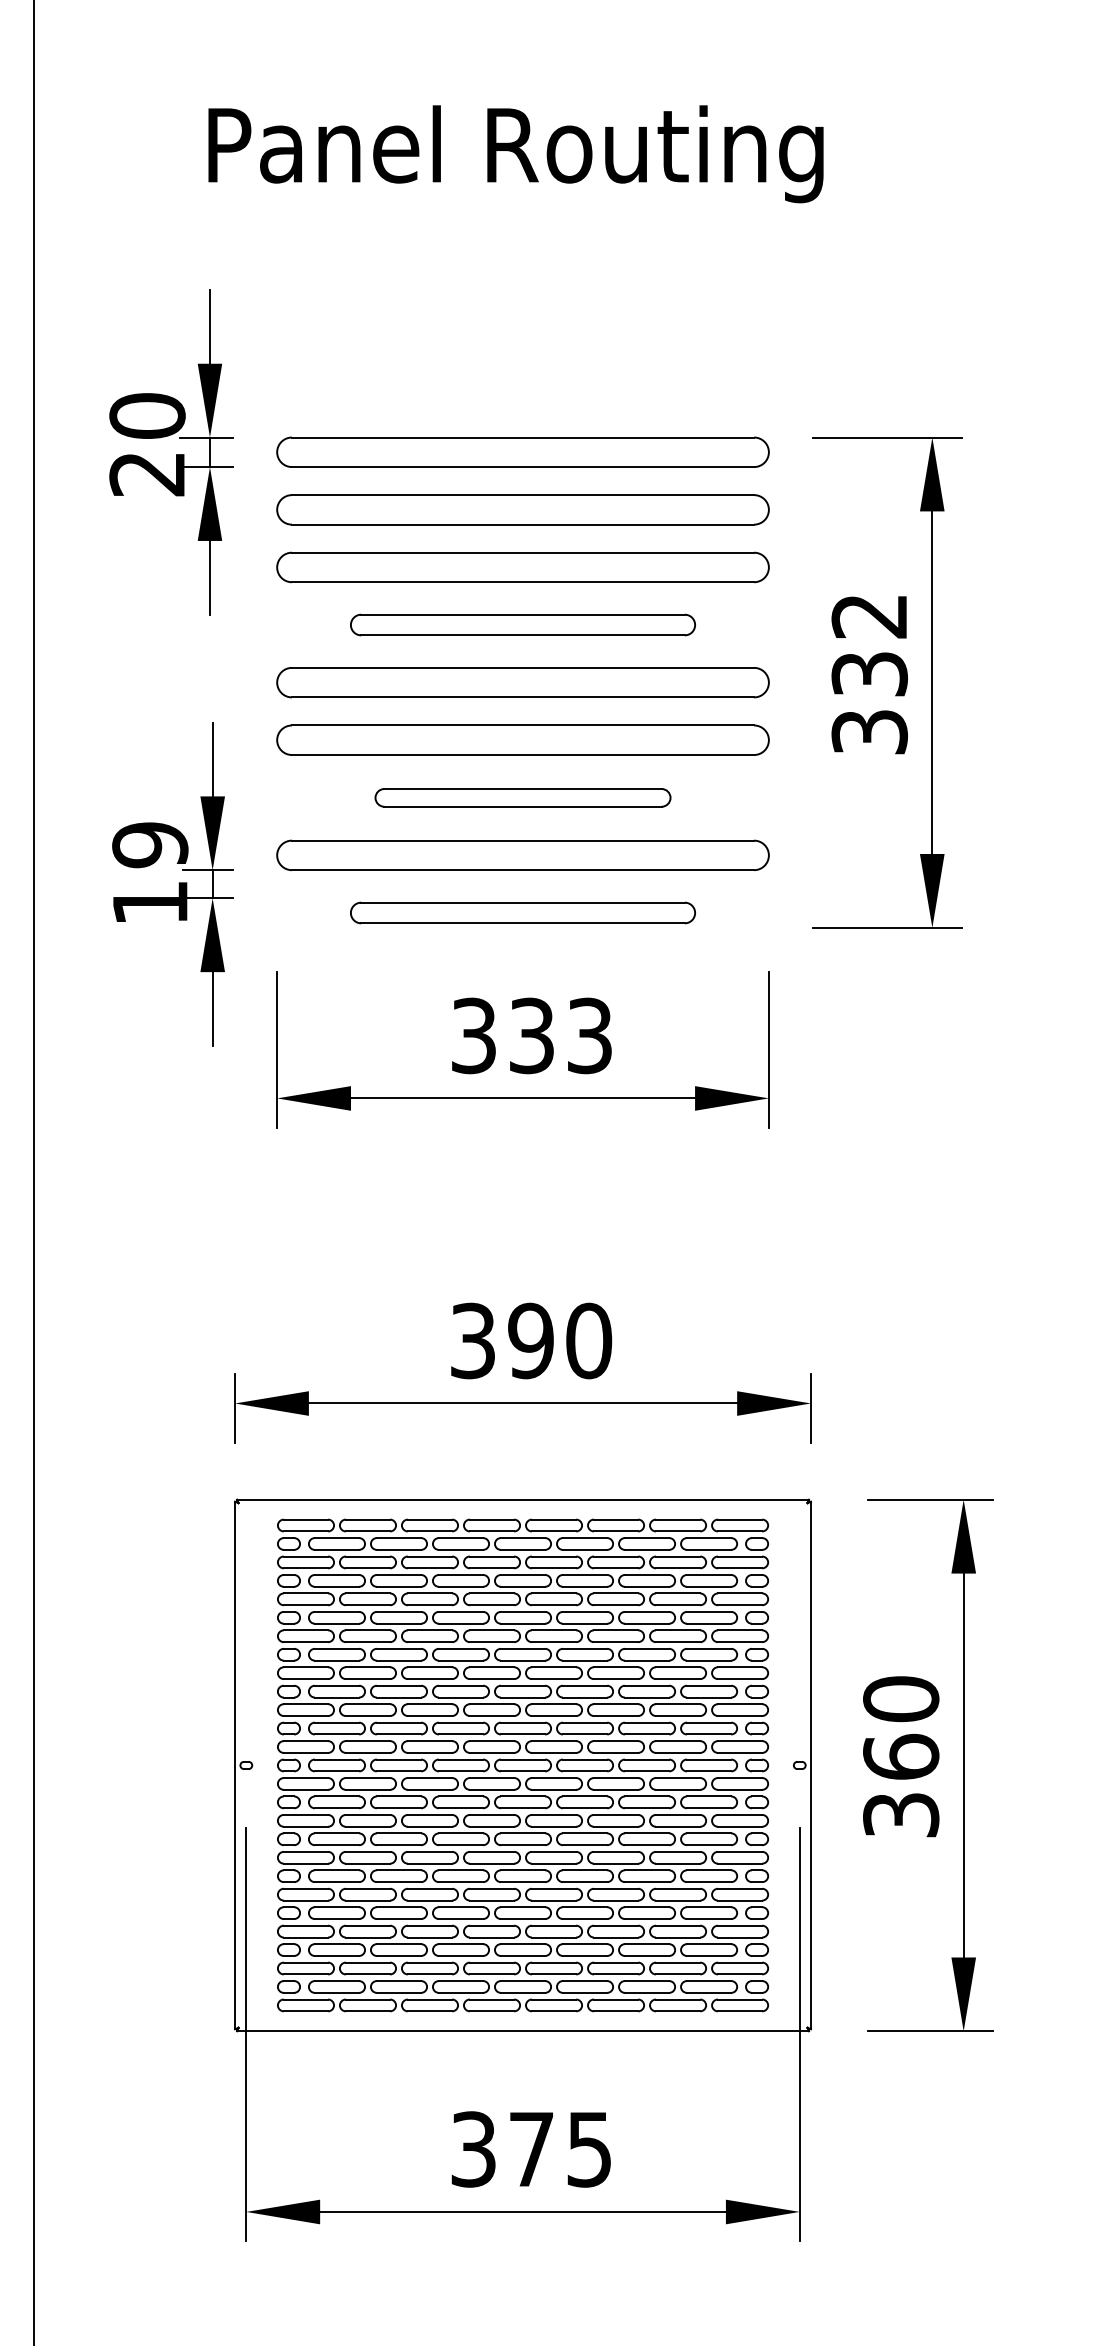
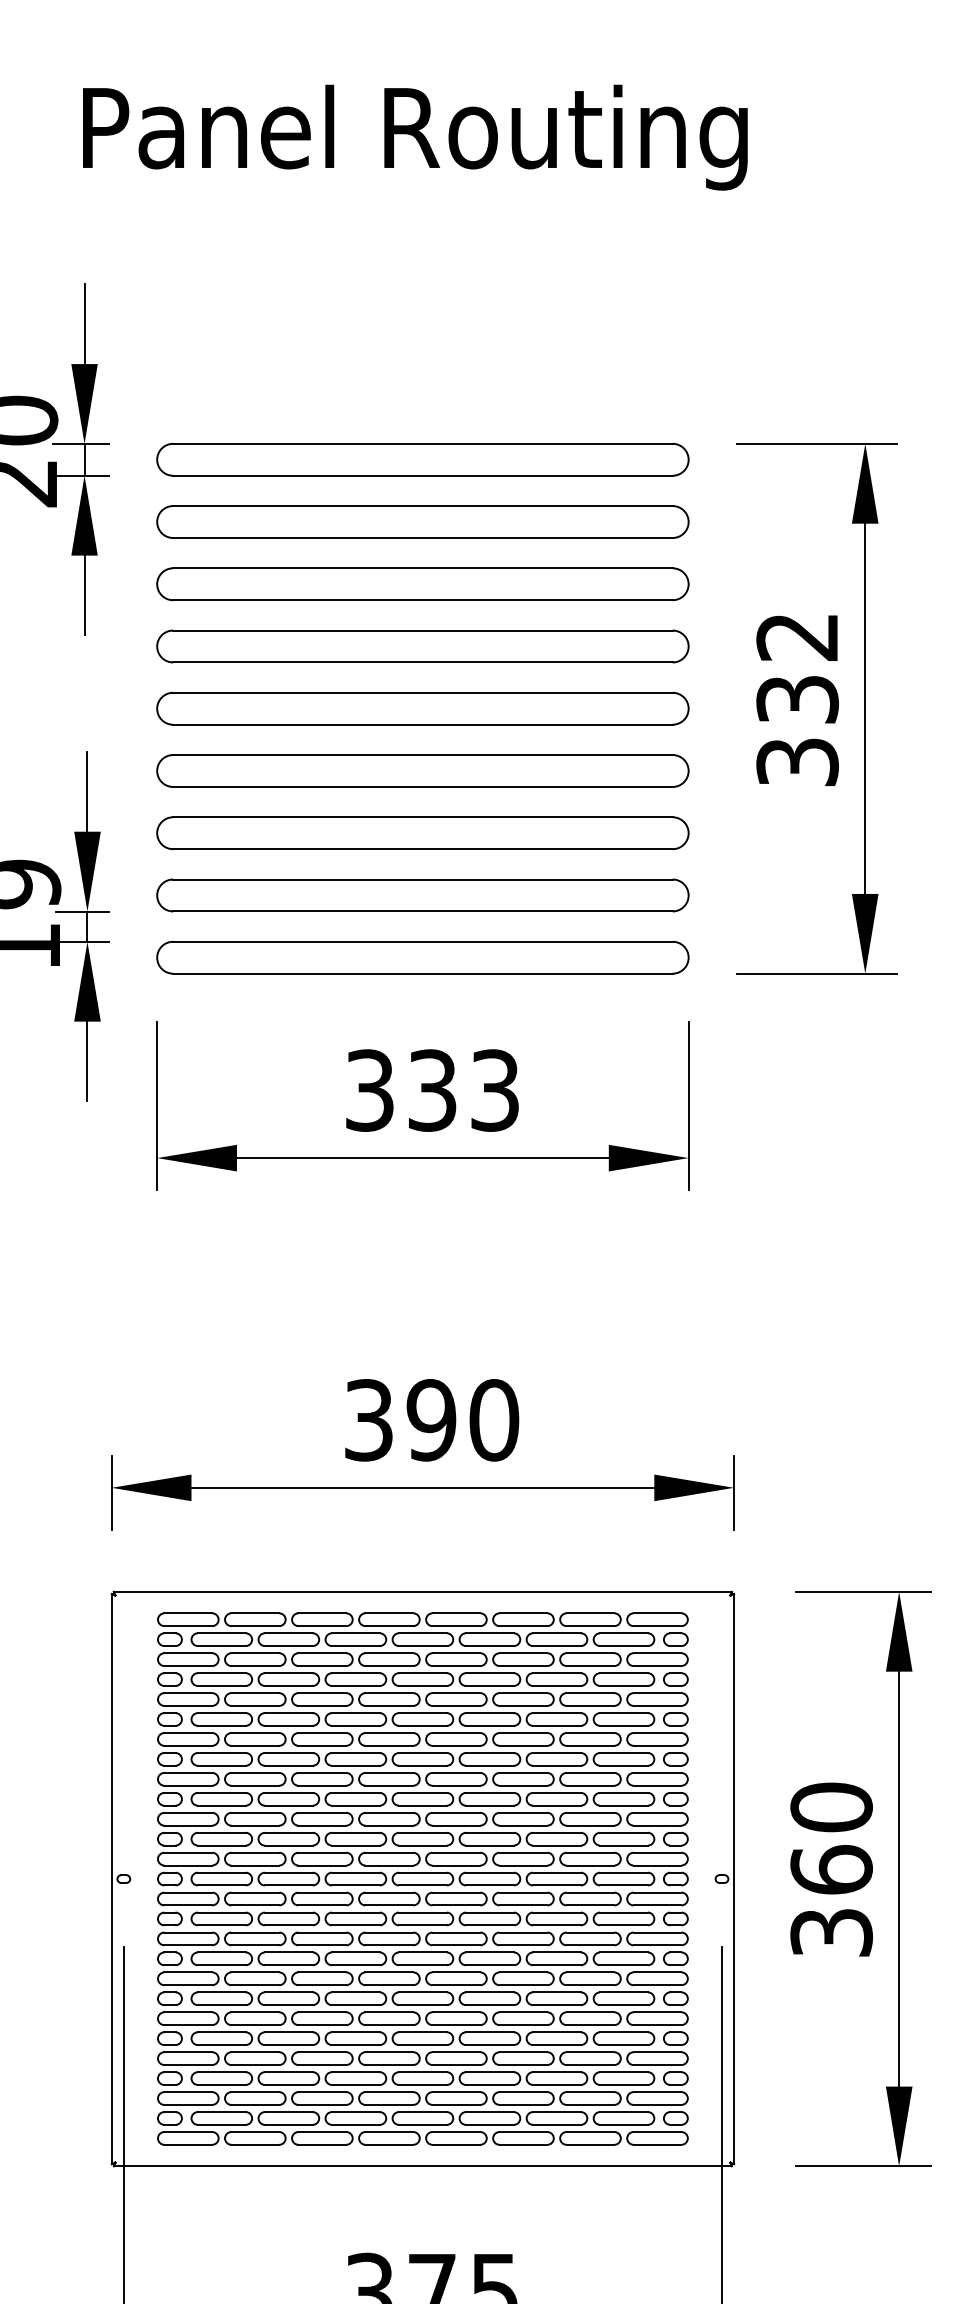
part: (522, 624) -> (422, 645), size x1.43
part: (522, 797) -> (422, 832), size x1.67
part: (522, 912) -> (422, 957), size x1.43

